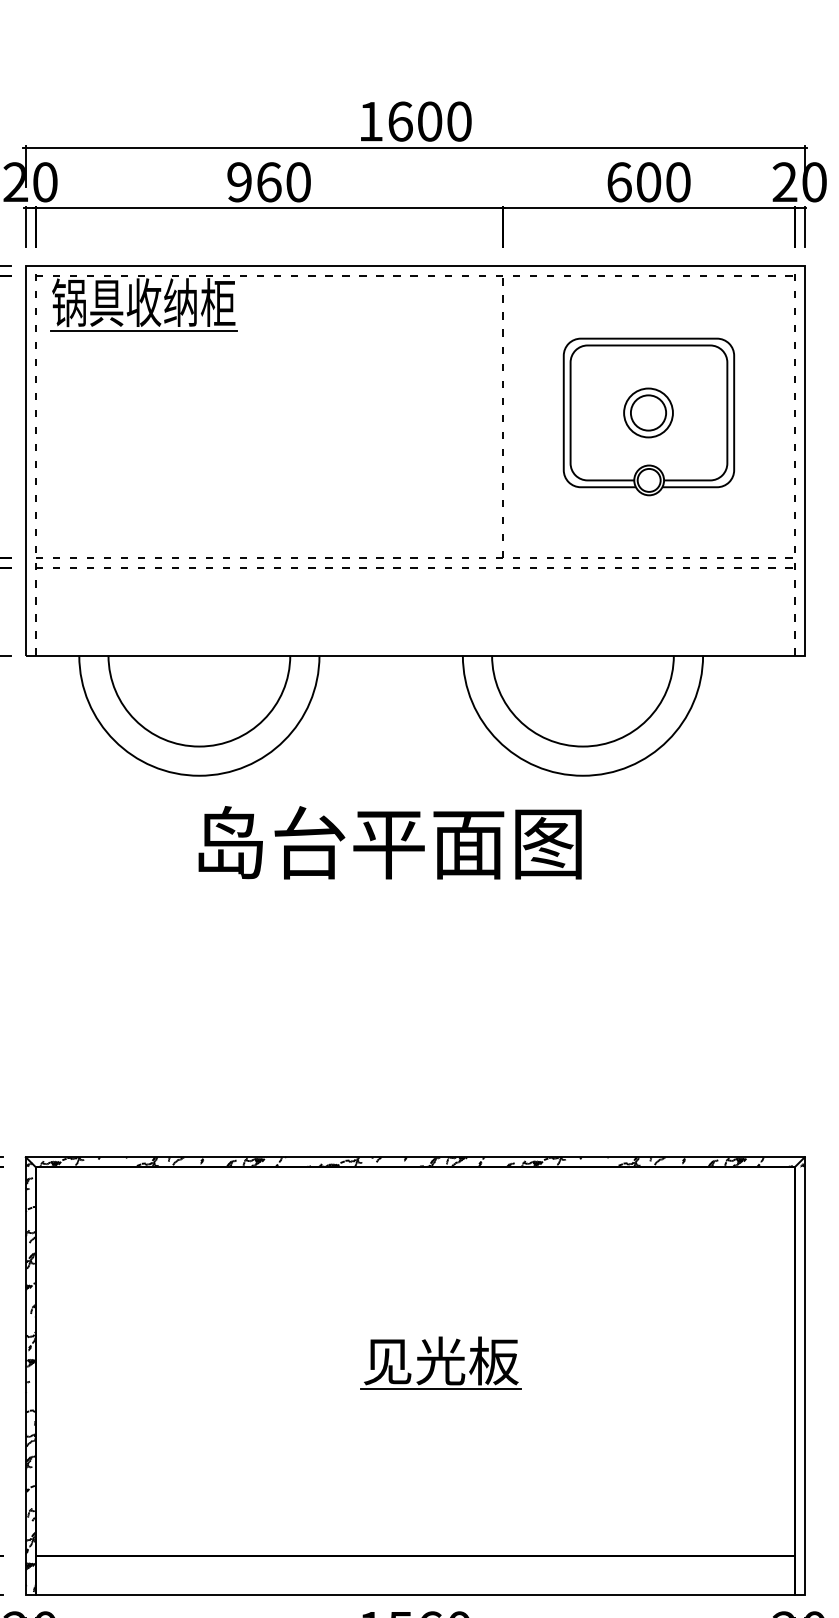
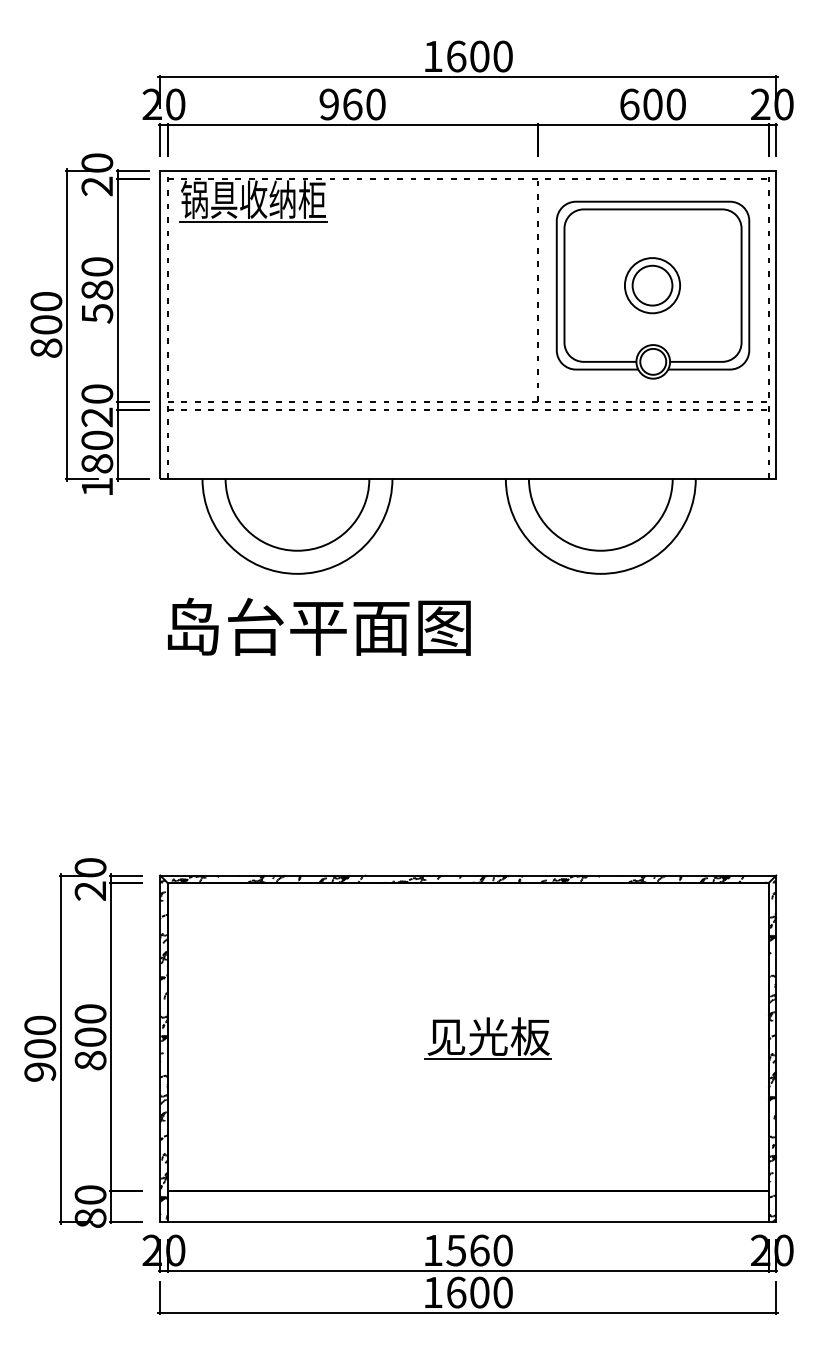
part: (648, 416) -> (652, 289), size x1.43
text: (390, 842) -> (319, 626), moved
hatch: (800, 1387) -> (772, 1057), added

